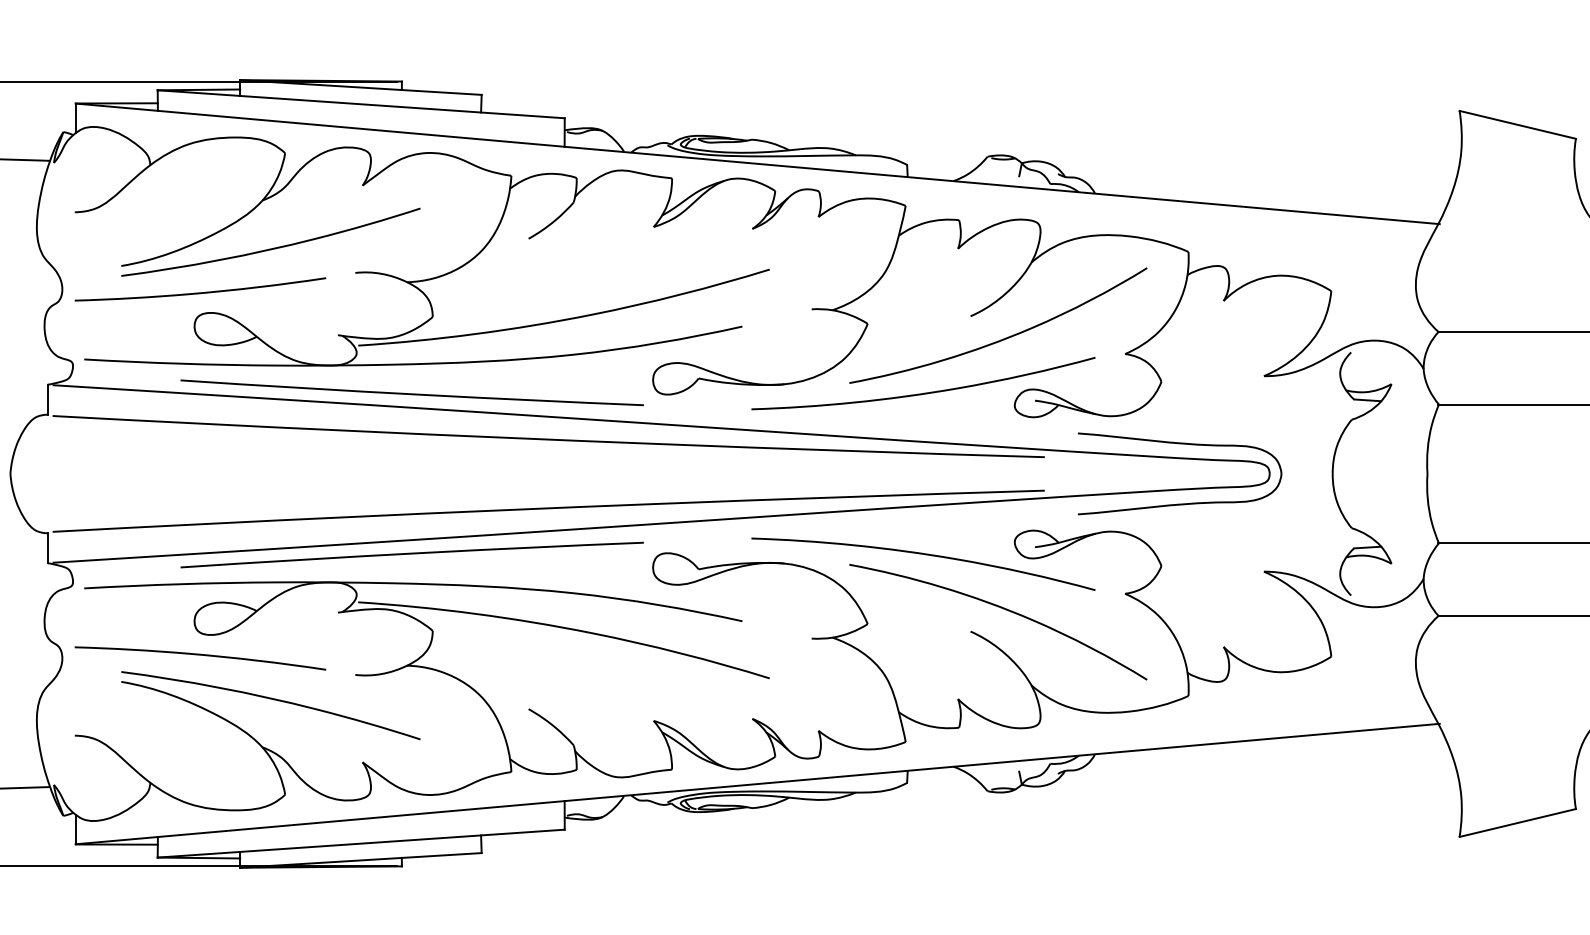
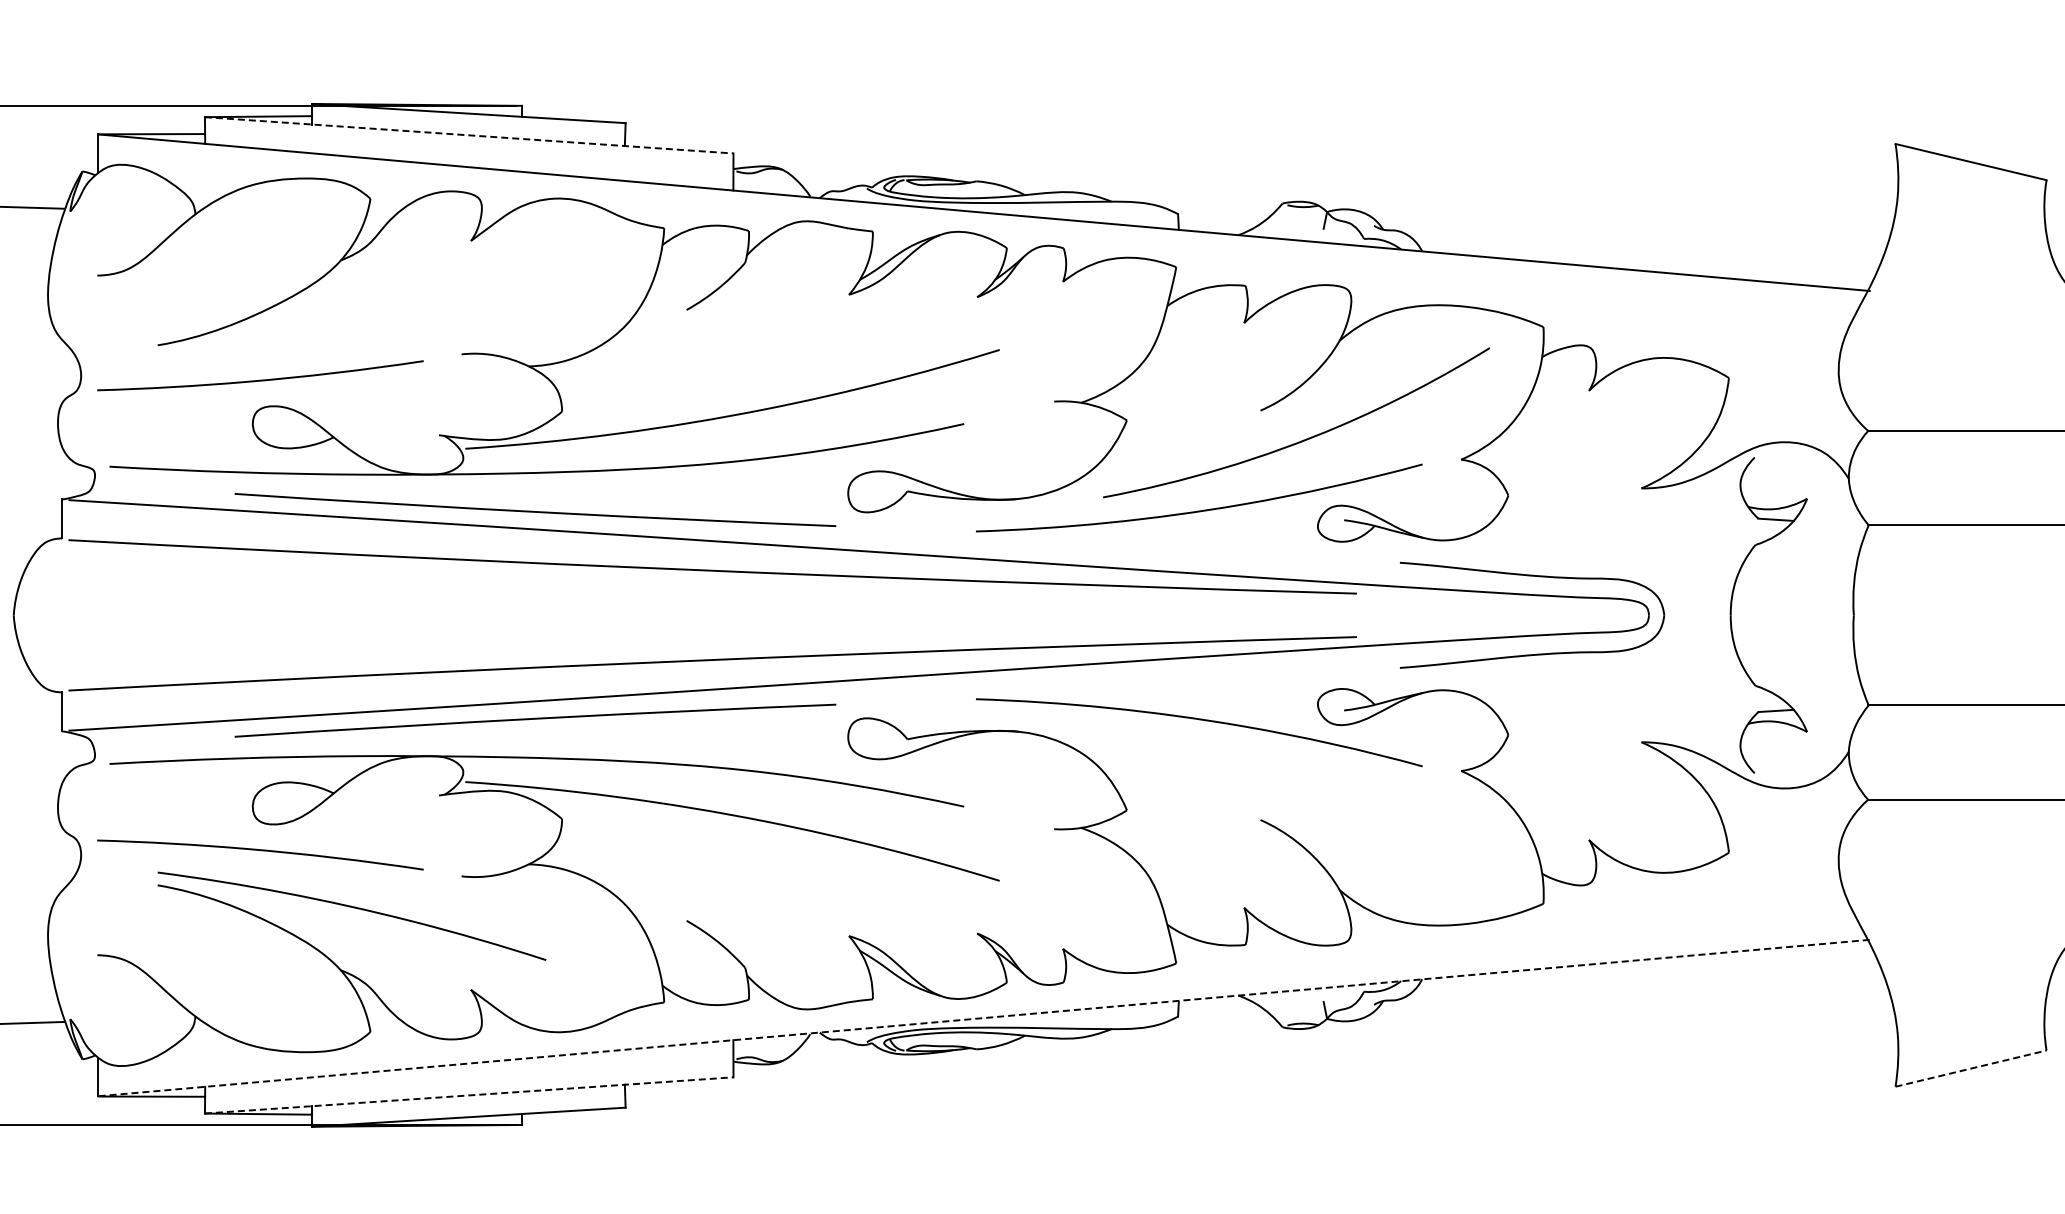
line: (361, 104) -> (469, 135), solid -> dashed
curve: (271, 248) -> (352, 322), removed
curve: (1002, 608) -> (1301, 790), removed
line: (757, 784) -> (983, 1018), solid -> dashed
line: (1518, 822) -> (1971, 1068), solid -> dashed
line: (361, 843) -> (469, 1095), solid -> dashed

